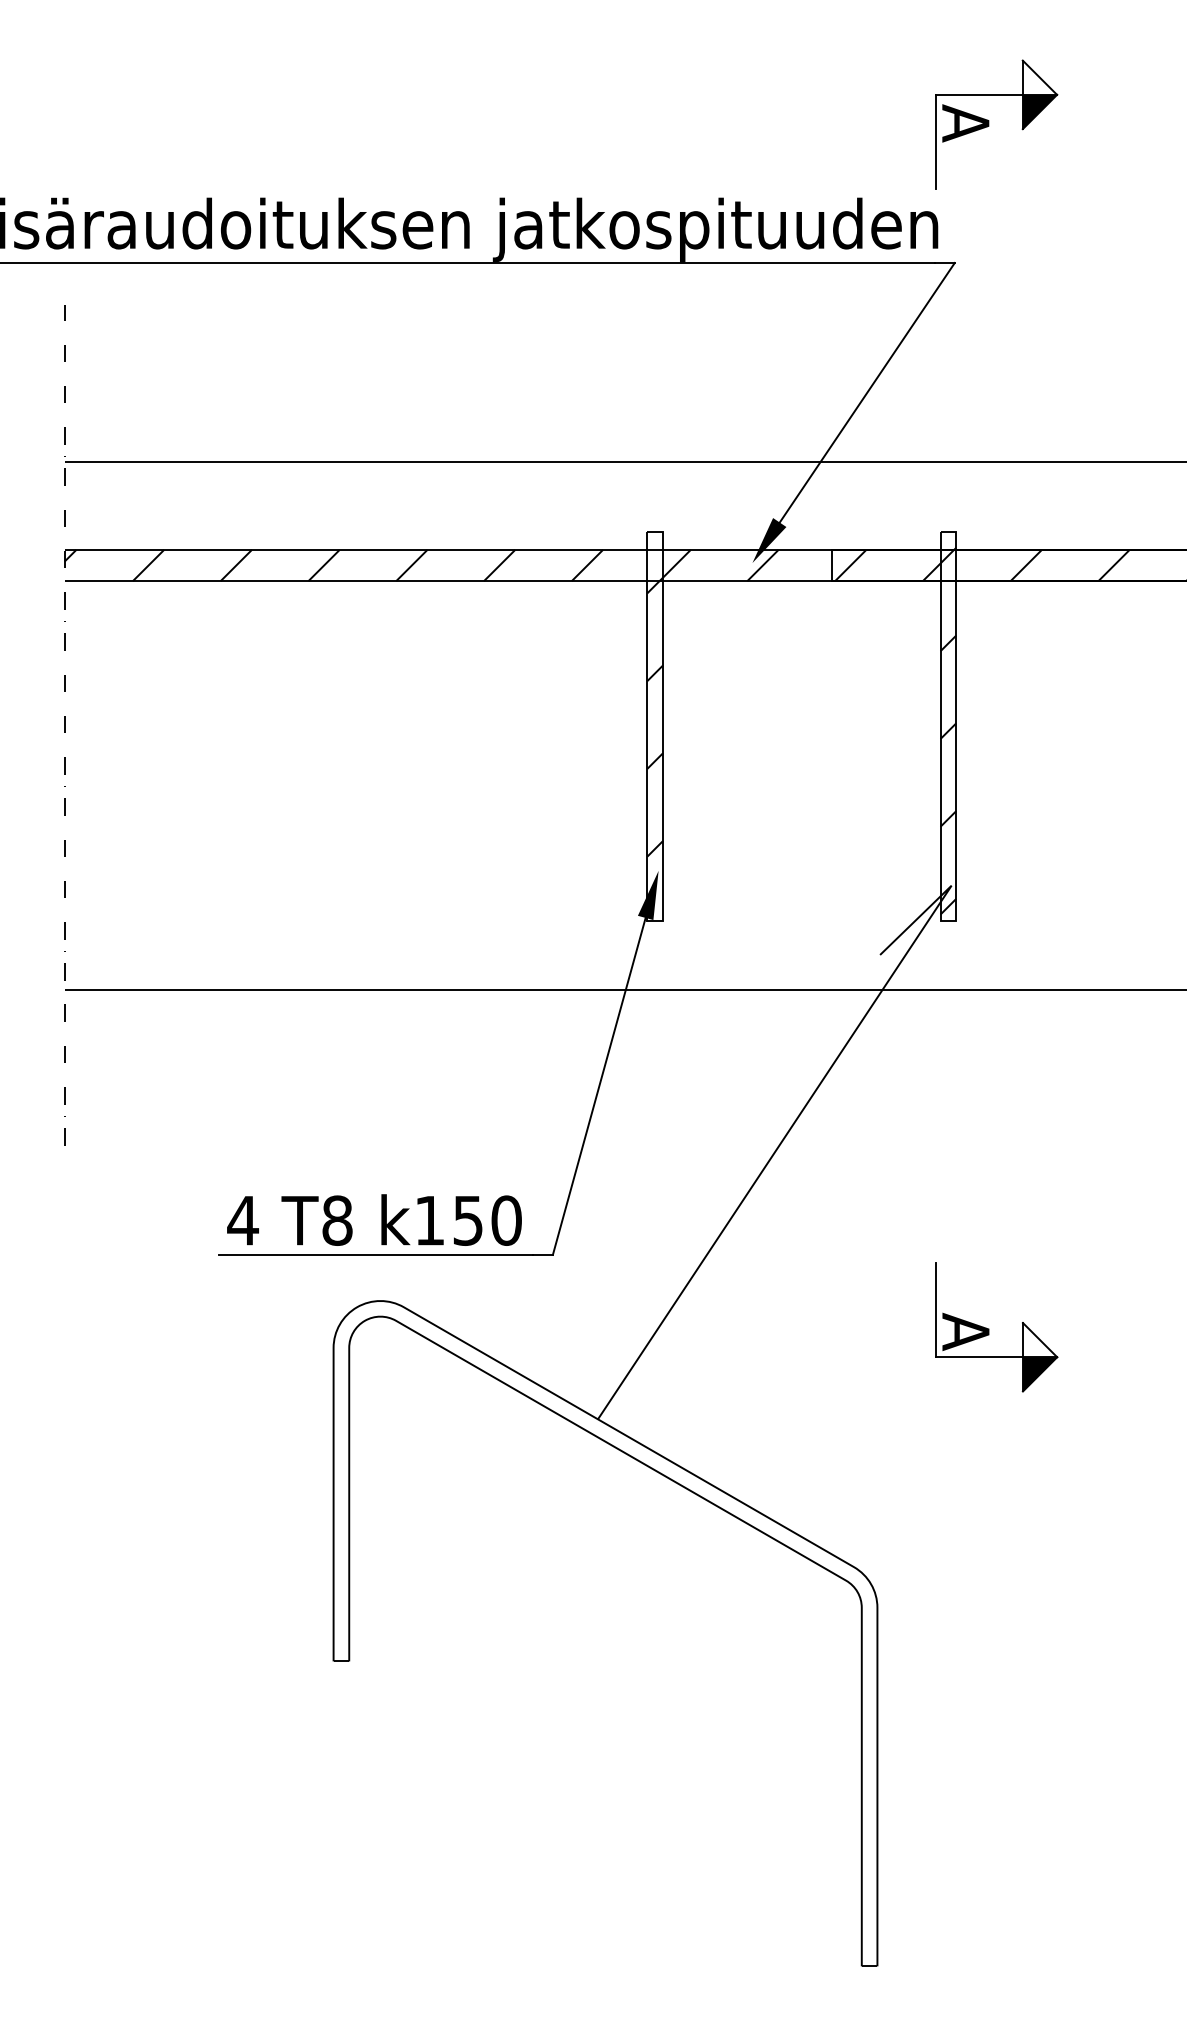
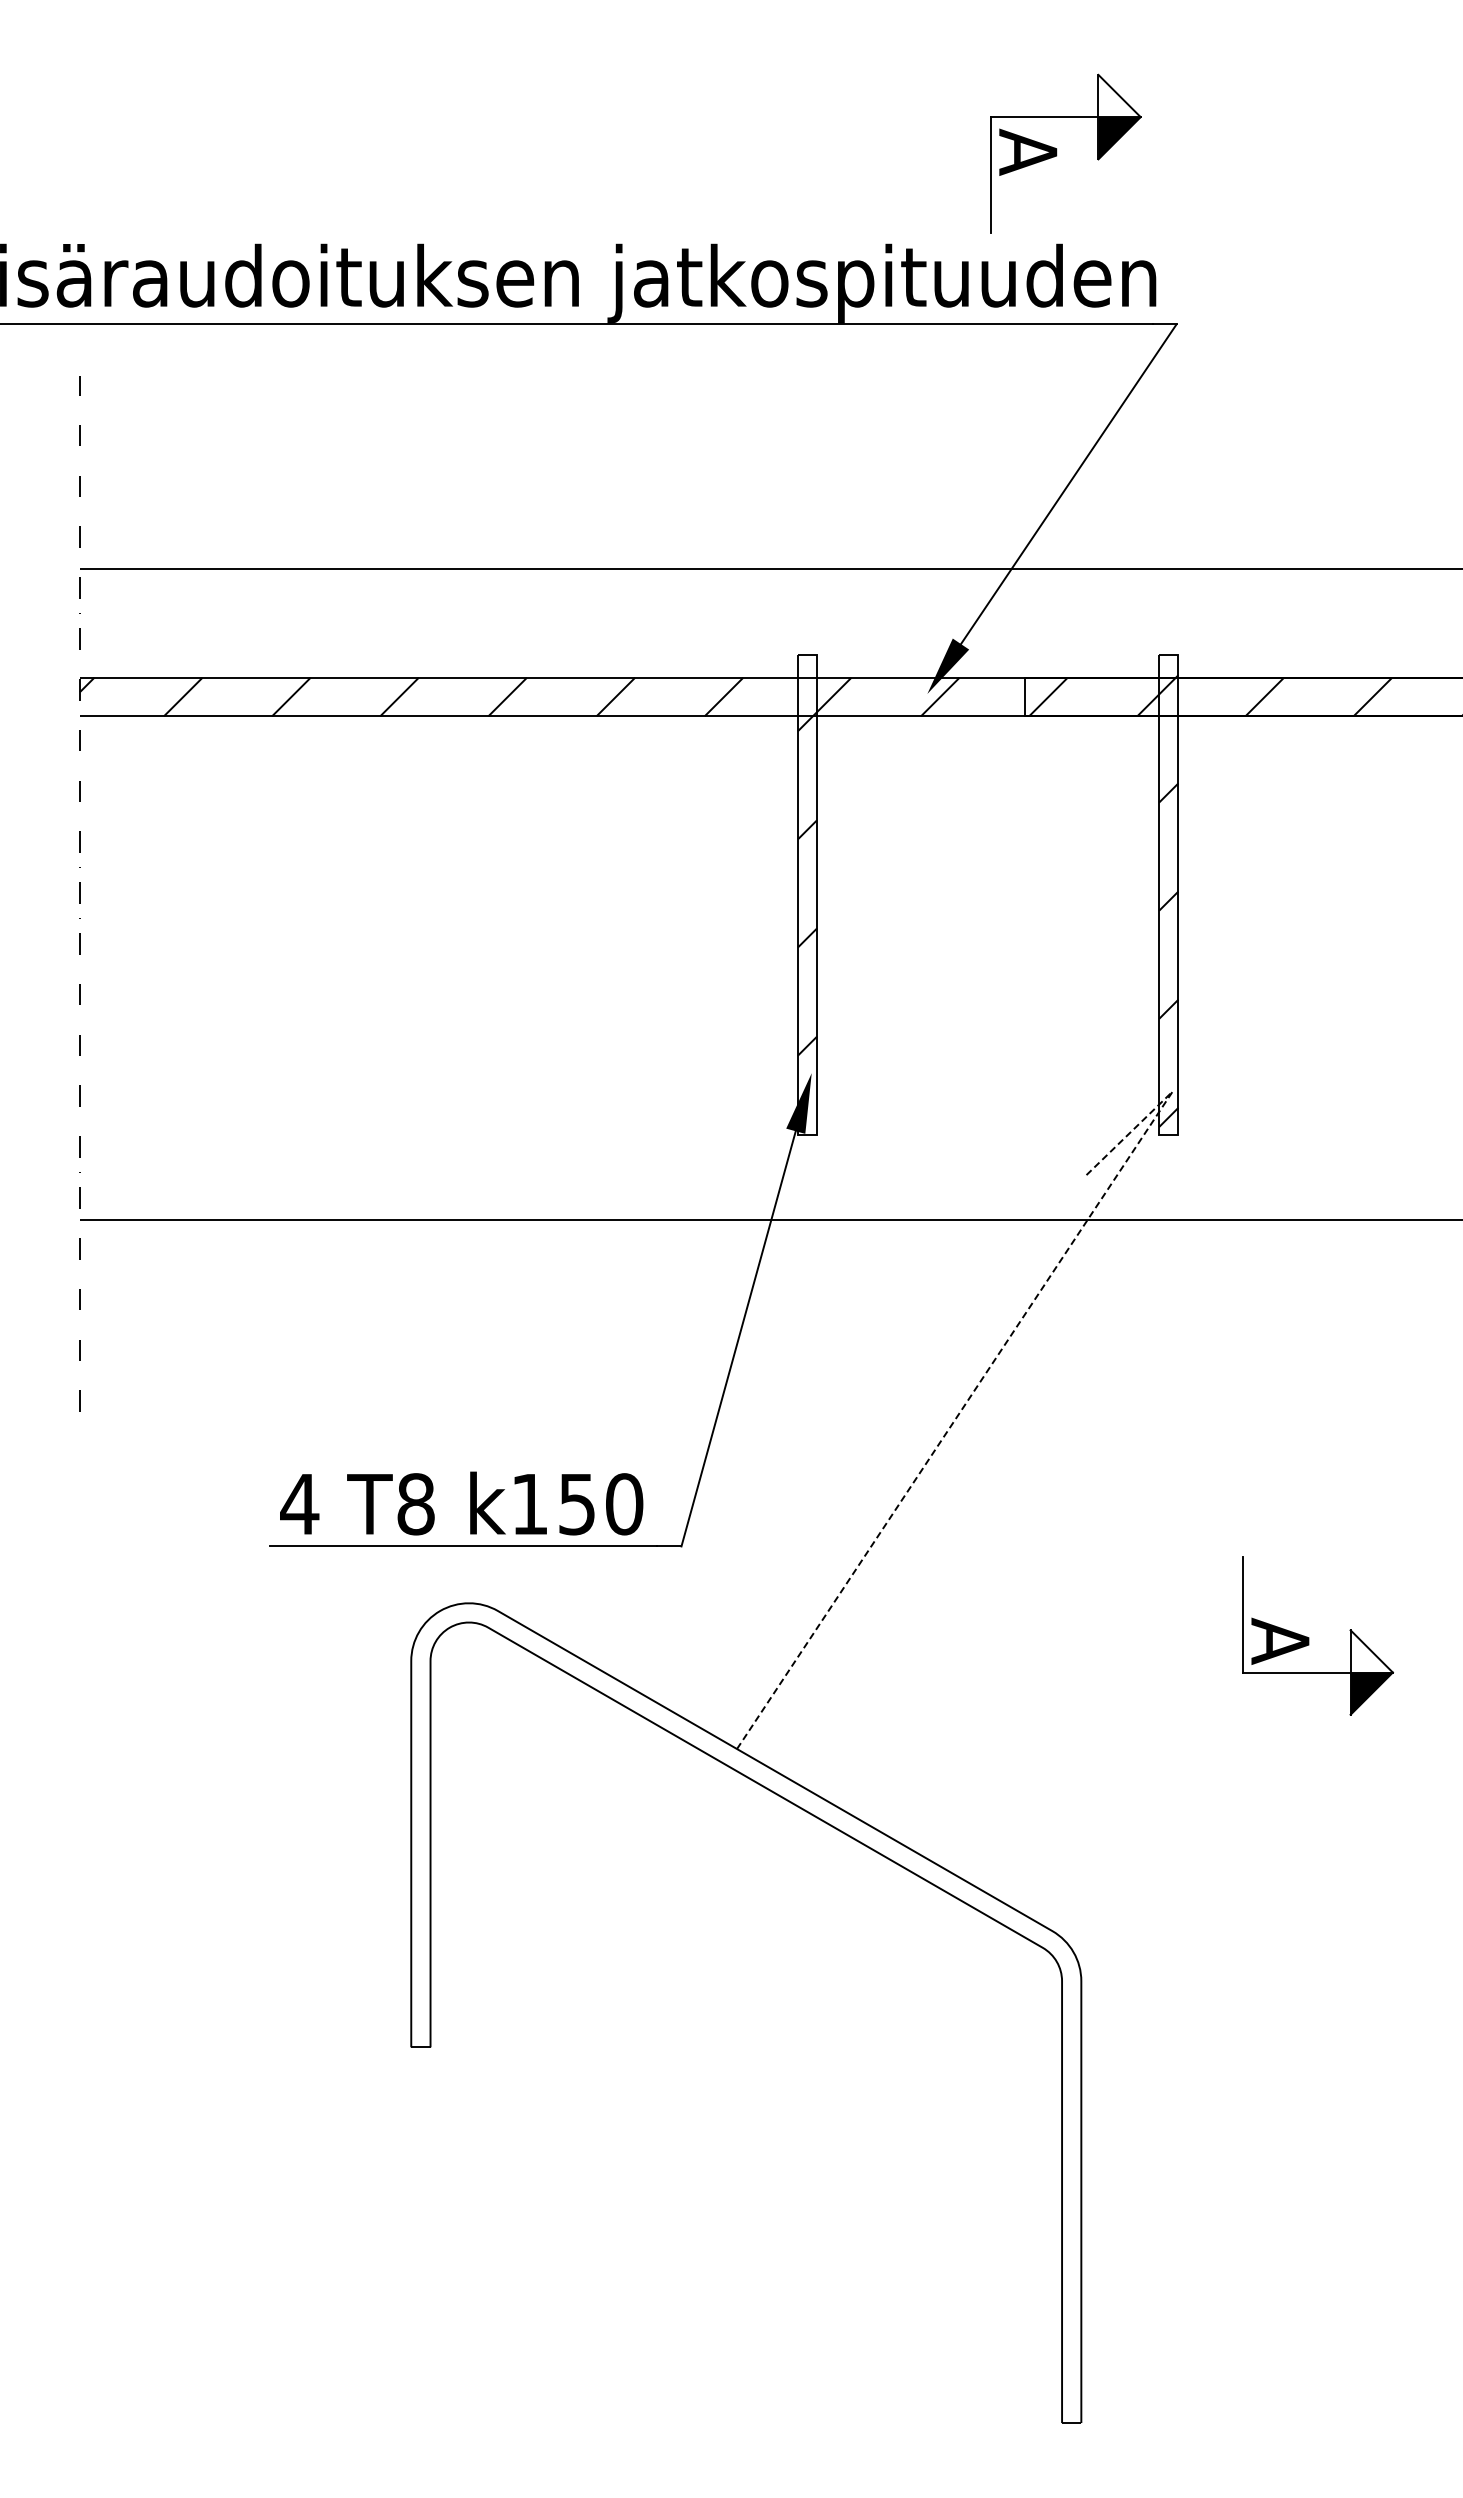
part: (1022, 124) -> (1097, 153), moved
line: (802, 1110) -> (989, 1368), solid -> dashed
part: (1022, 1323) -> (1349, 1630), moved

